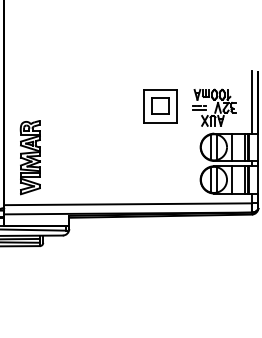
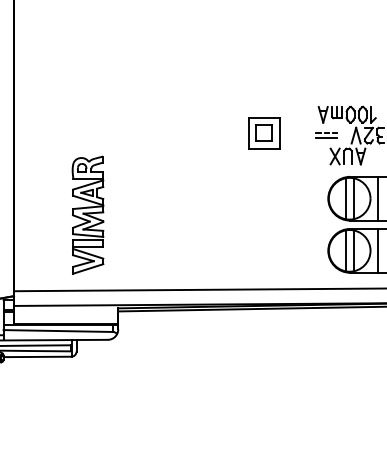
part: (160, 106) -> (264, 133), size x0.6
part: (29, 157) -> (86, 215), moved

